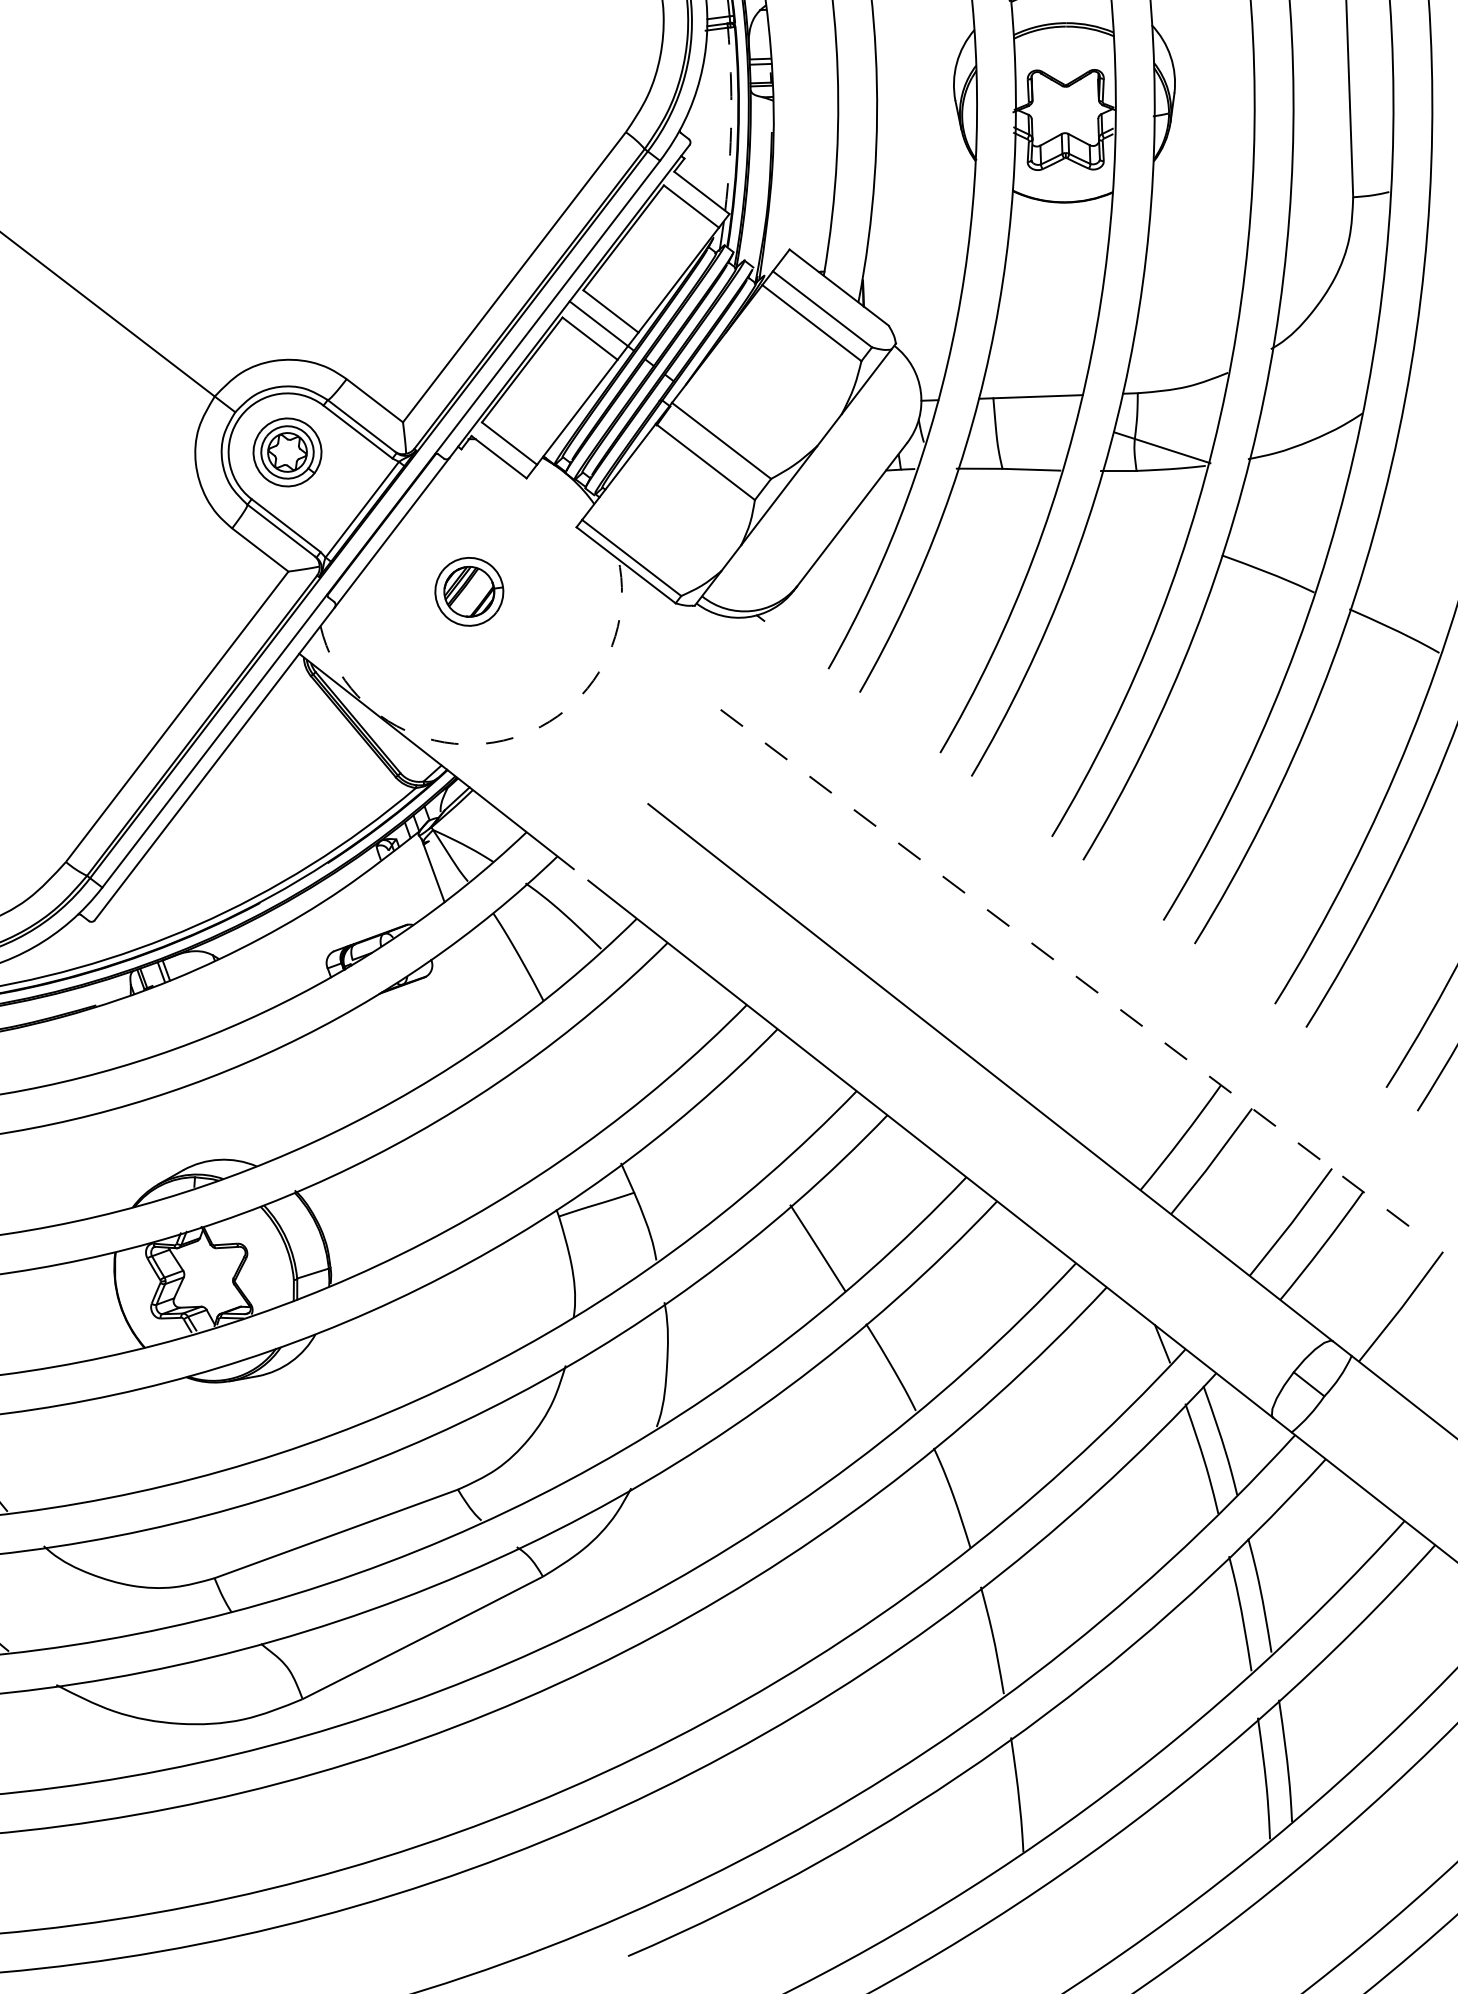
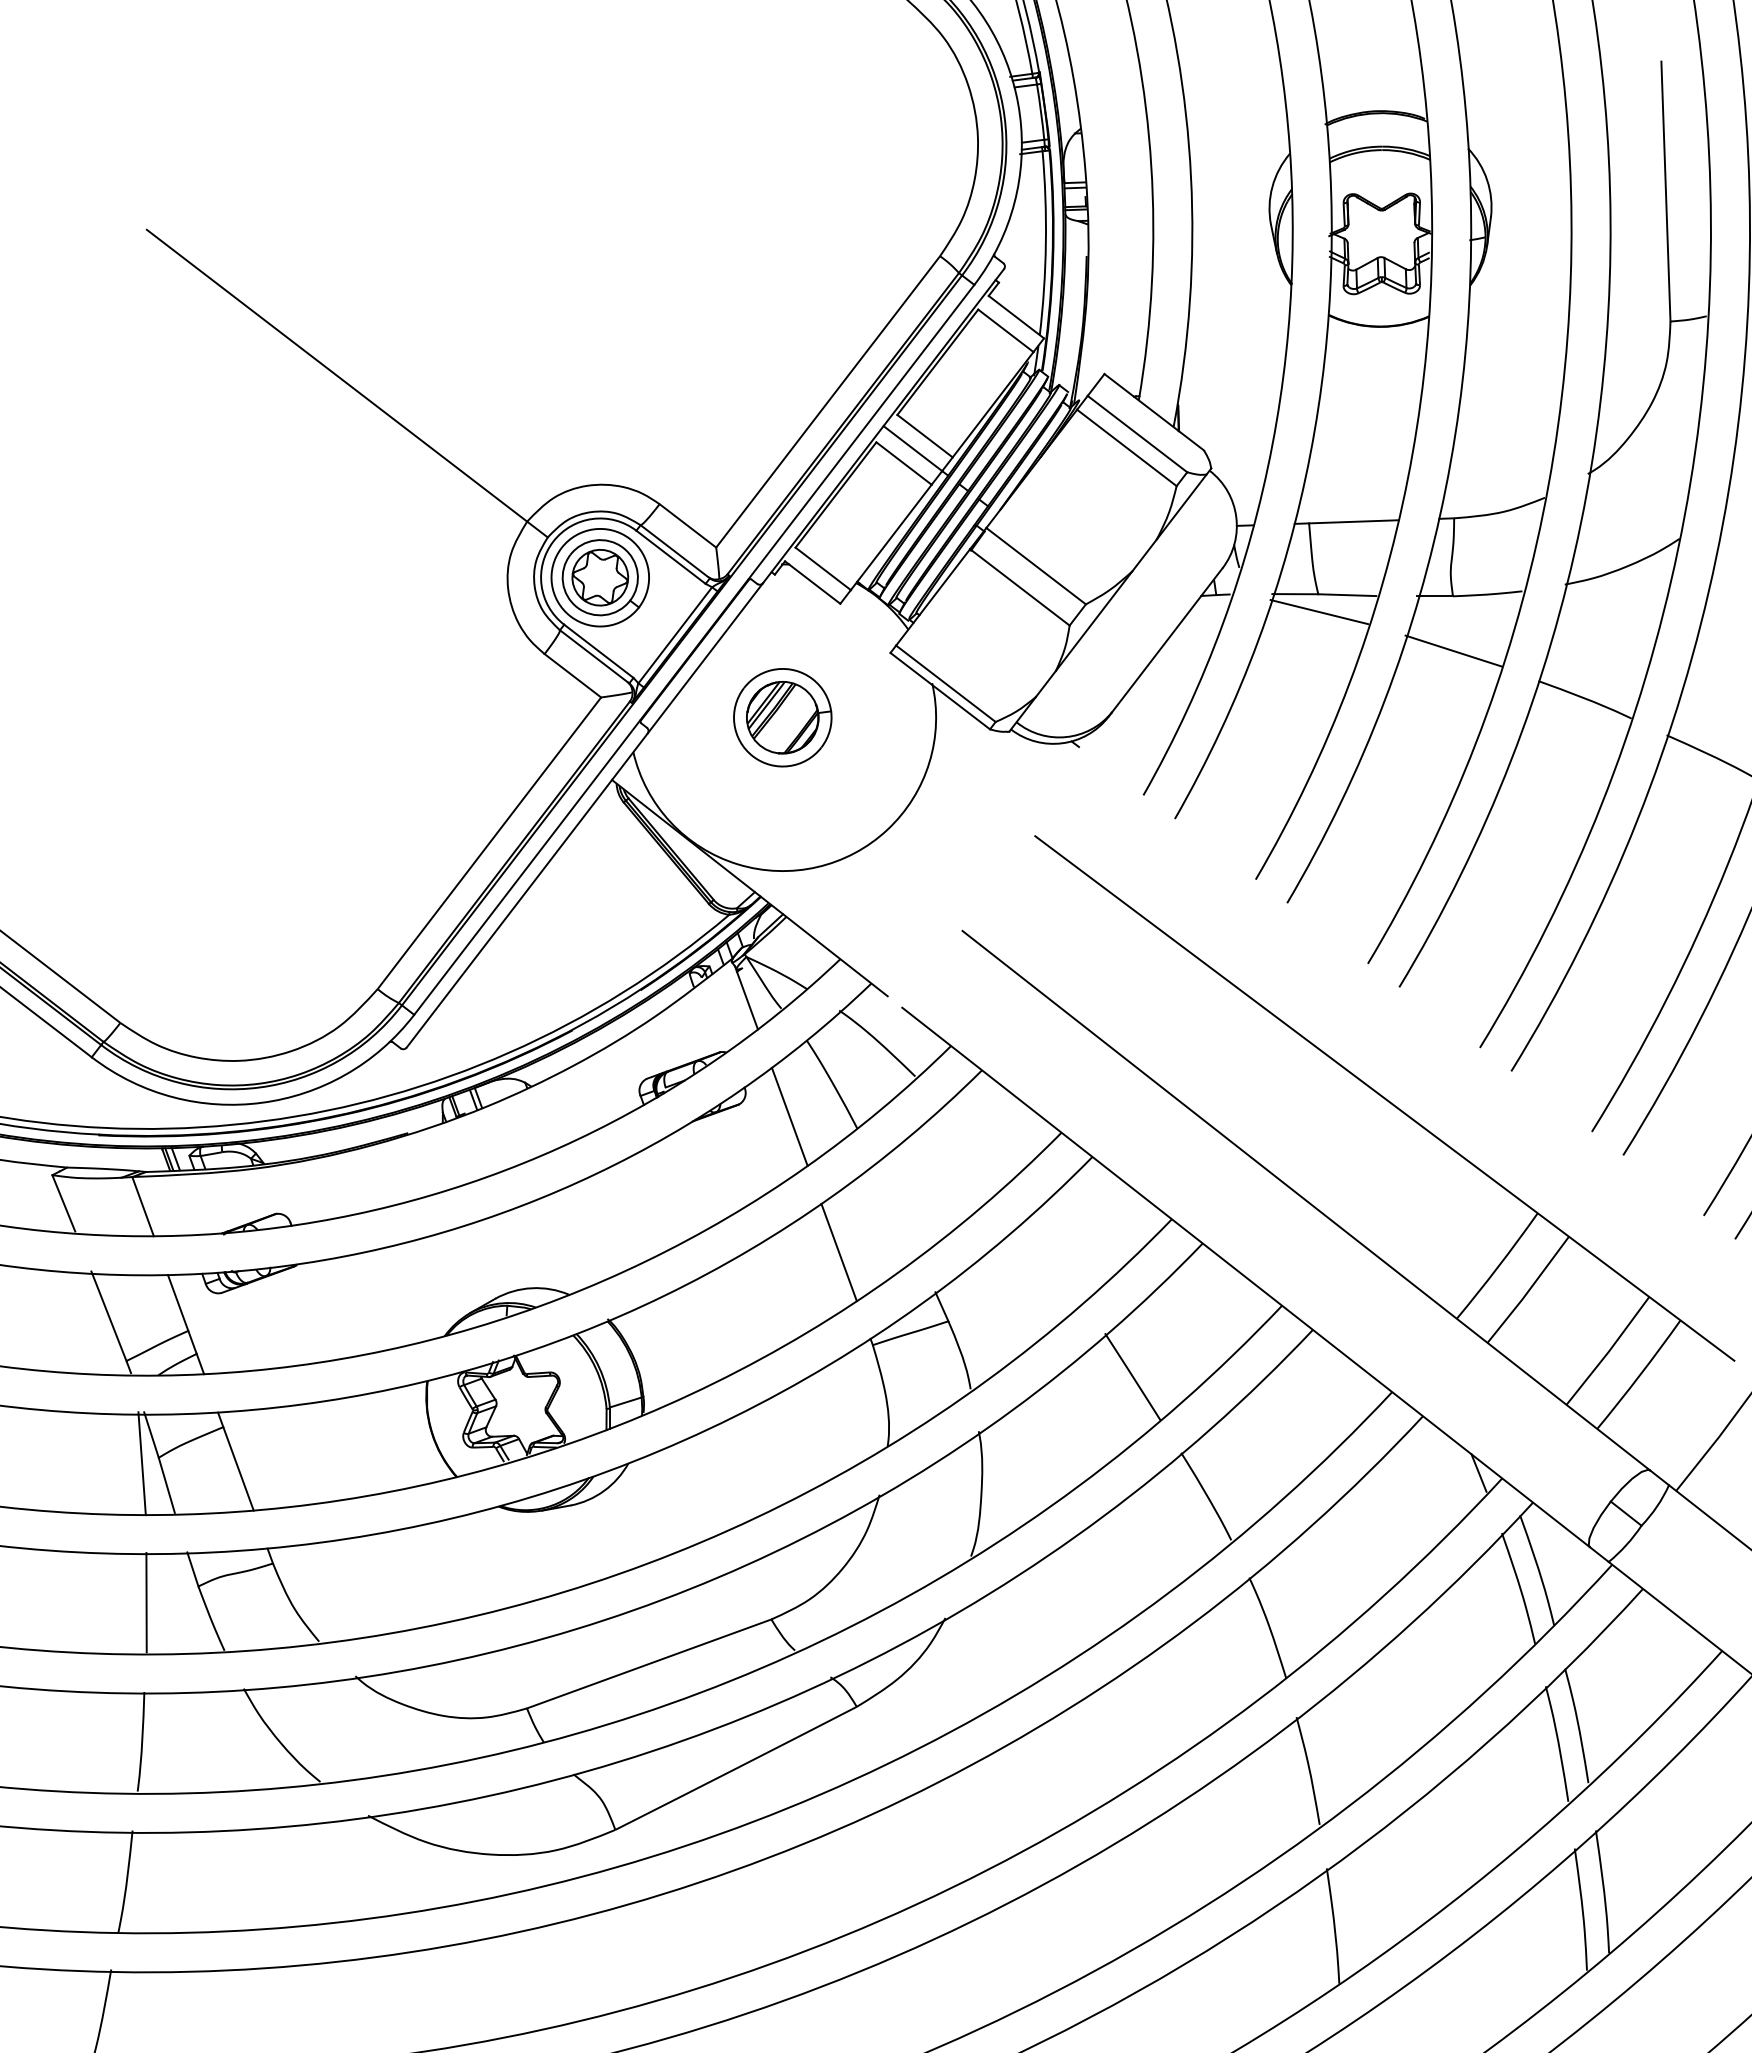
arc: (730, 119) -> (1045, 243), dashed -> solid
line: (1162, 447) -> (1453, 650), moved
part: (286, 452) -> (599, 577), size x1.43
line: (1003, 487) -> (1319, 612), added
part: (469, 591) -> (782, 717), size x1.43
arc: (503, 740) -> (817, 867), dashed -> solid
line: (1069, 970) -> (1385, 1098), dashed -> solid
line: (475, 988) -> (789, 1116), added
line: (524, 1124) -> (838, 1252), added

